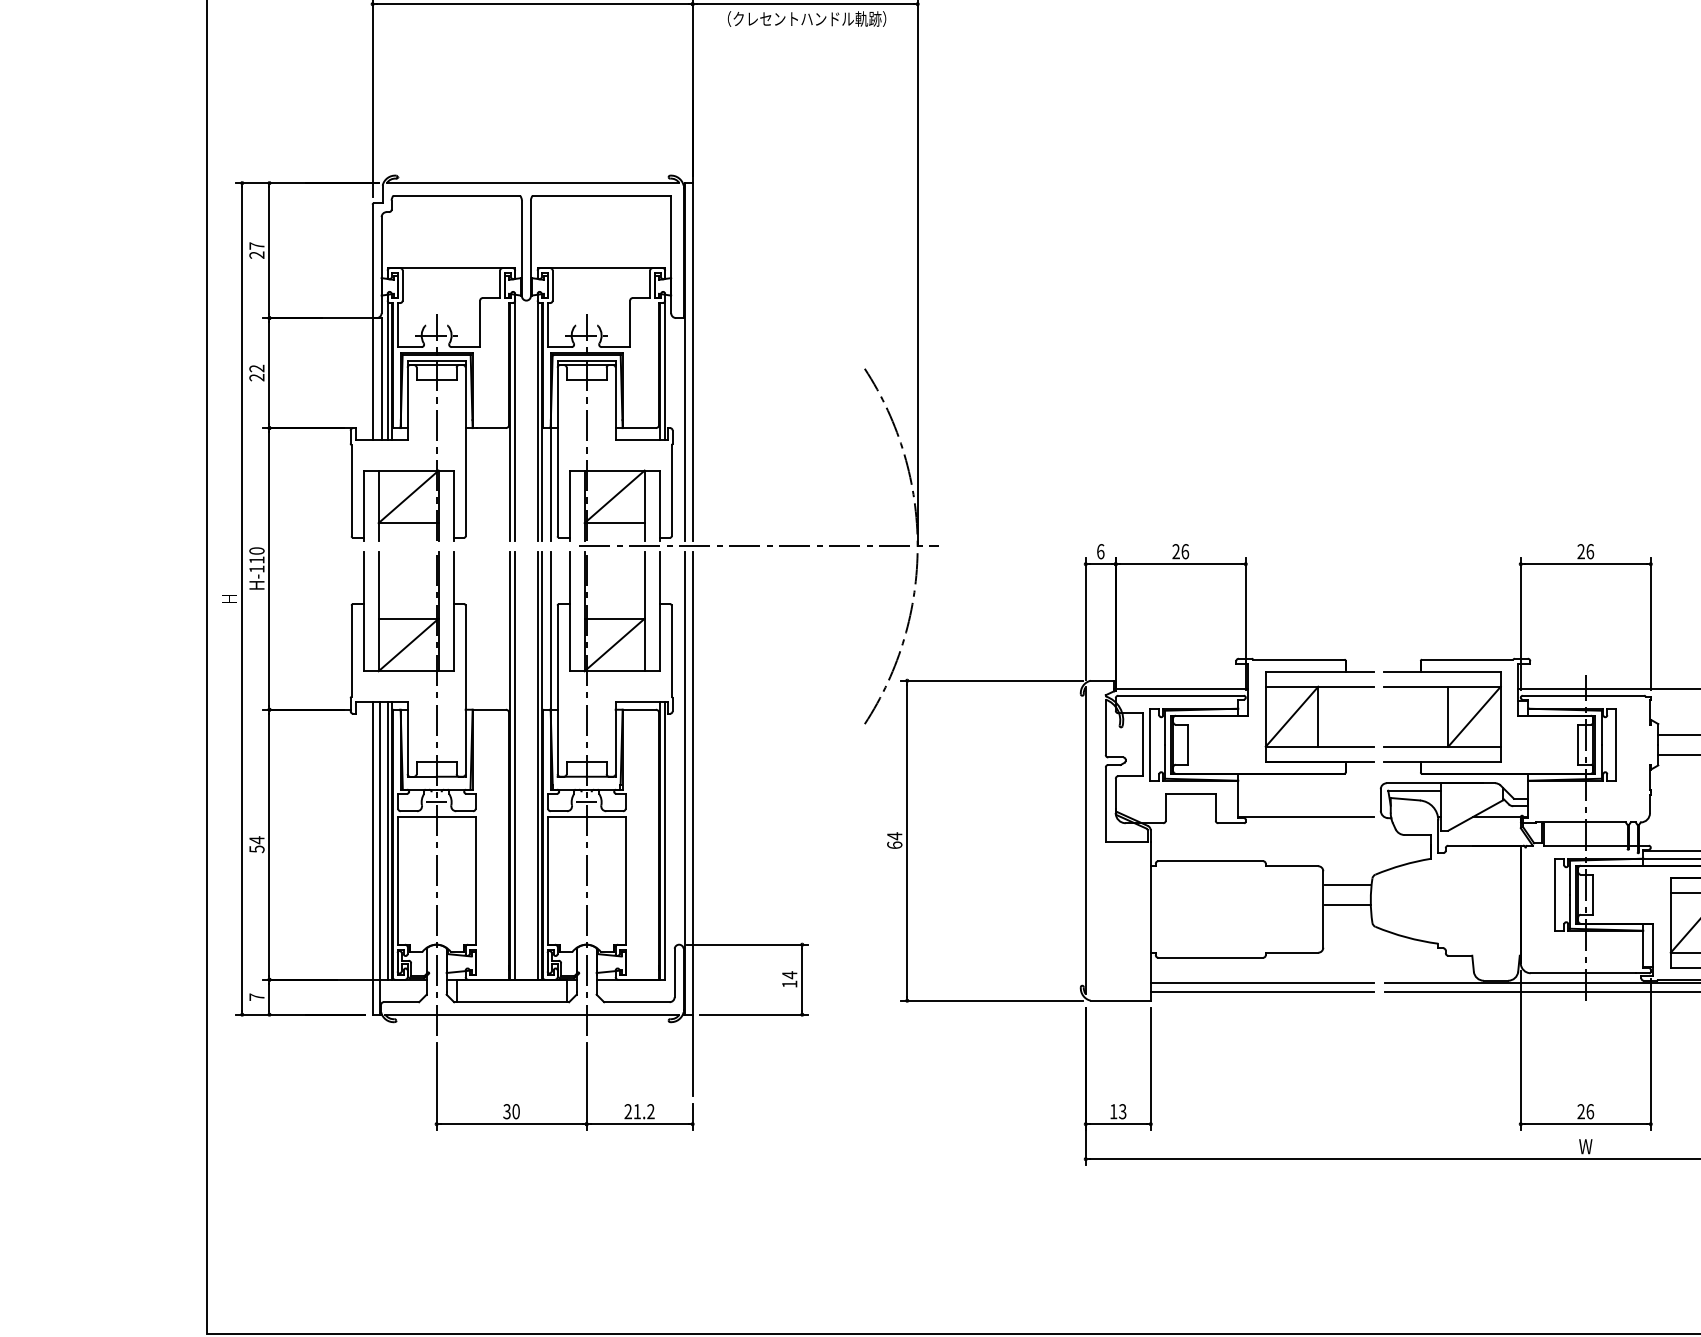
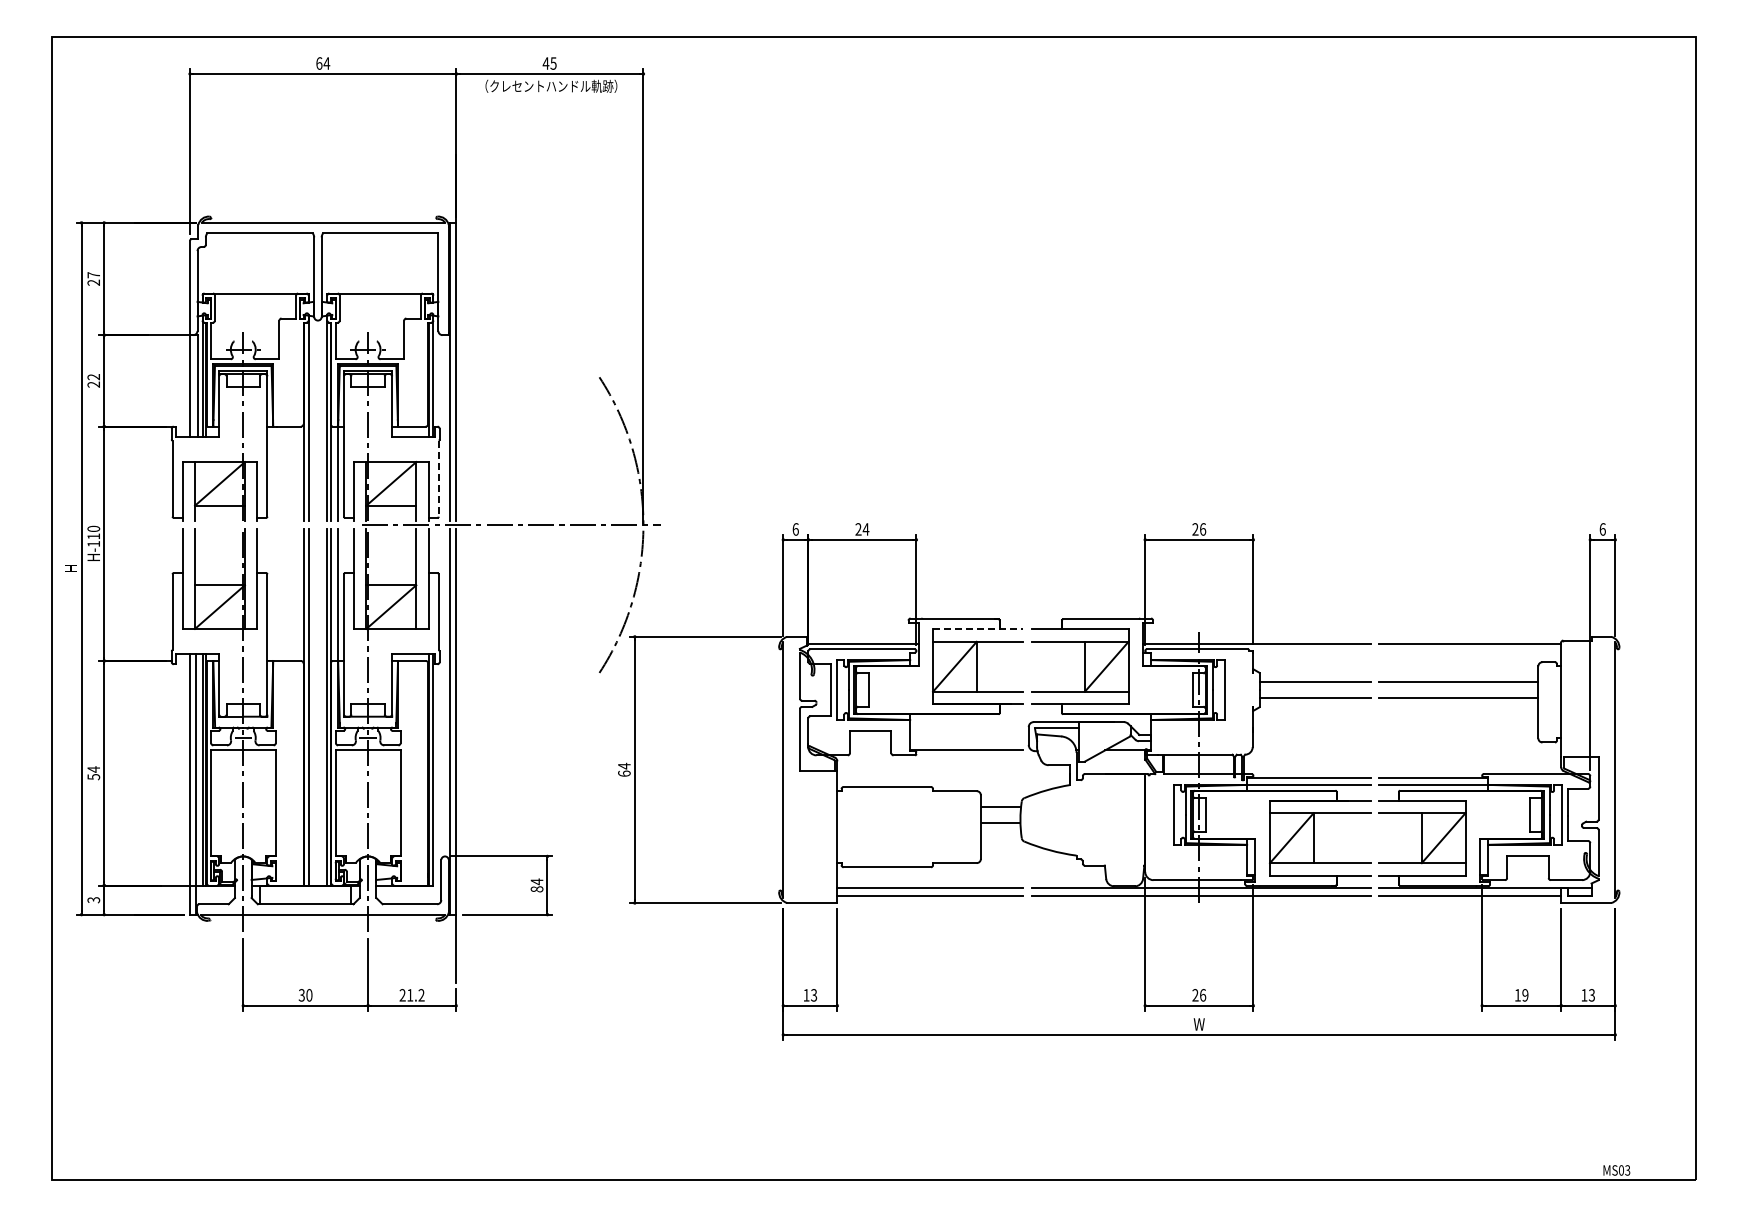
line: (671, 490) -> (438, 478), solid -> dashed
text: (1184, 551) -> (865, 529), 26 -> 24
line: (1320, 671) -> (978, 629), solid -> dashed
text: (789, 984) -> (536, 889), 14 -> 84
text: (256, 997) -> (93, 900), 7 -> 3

